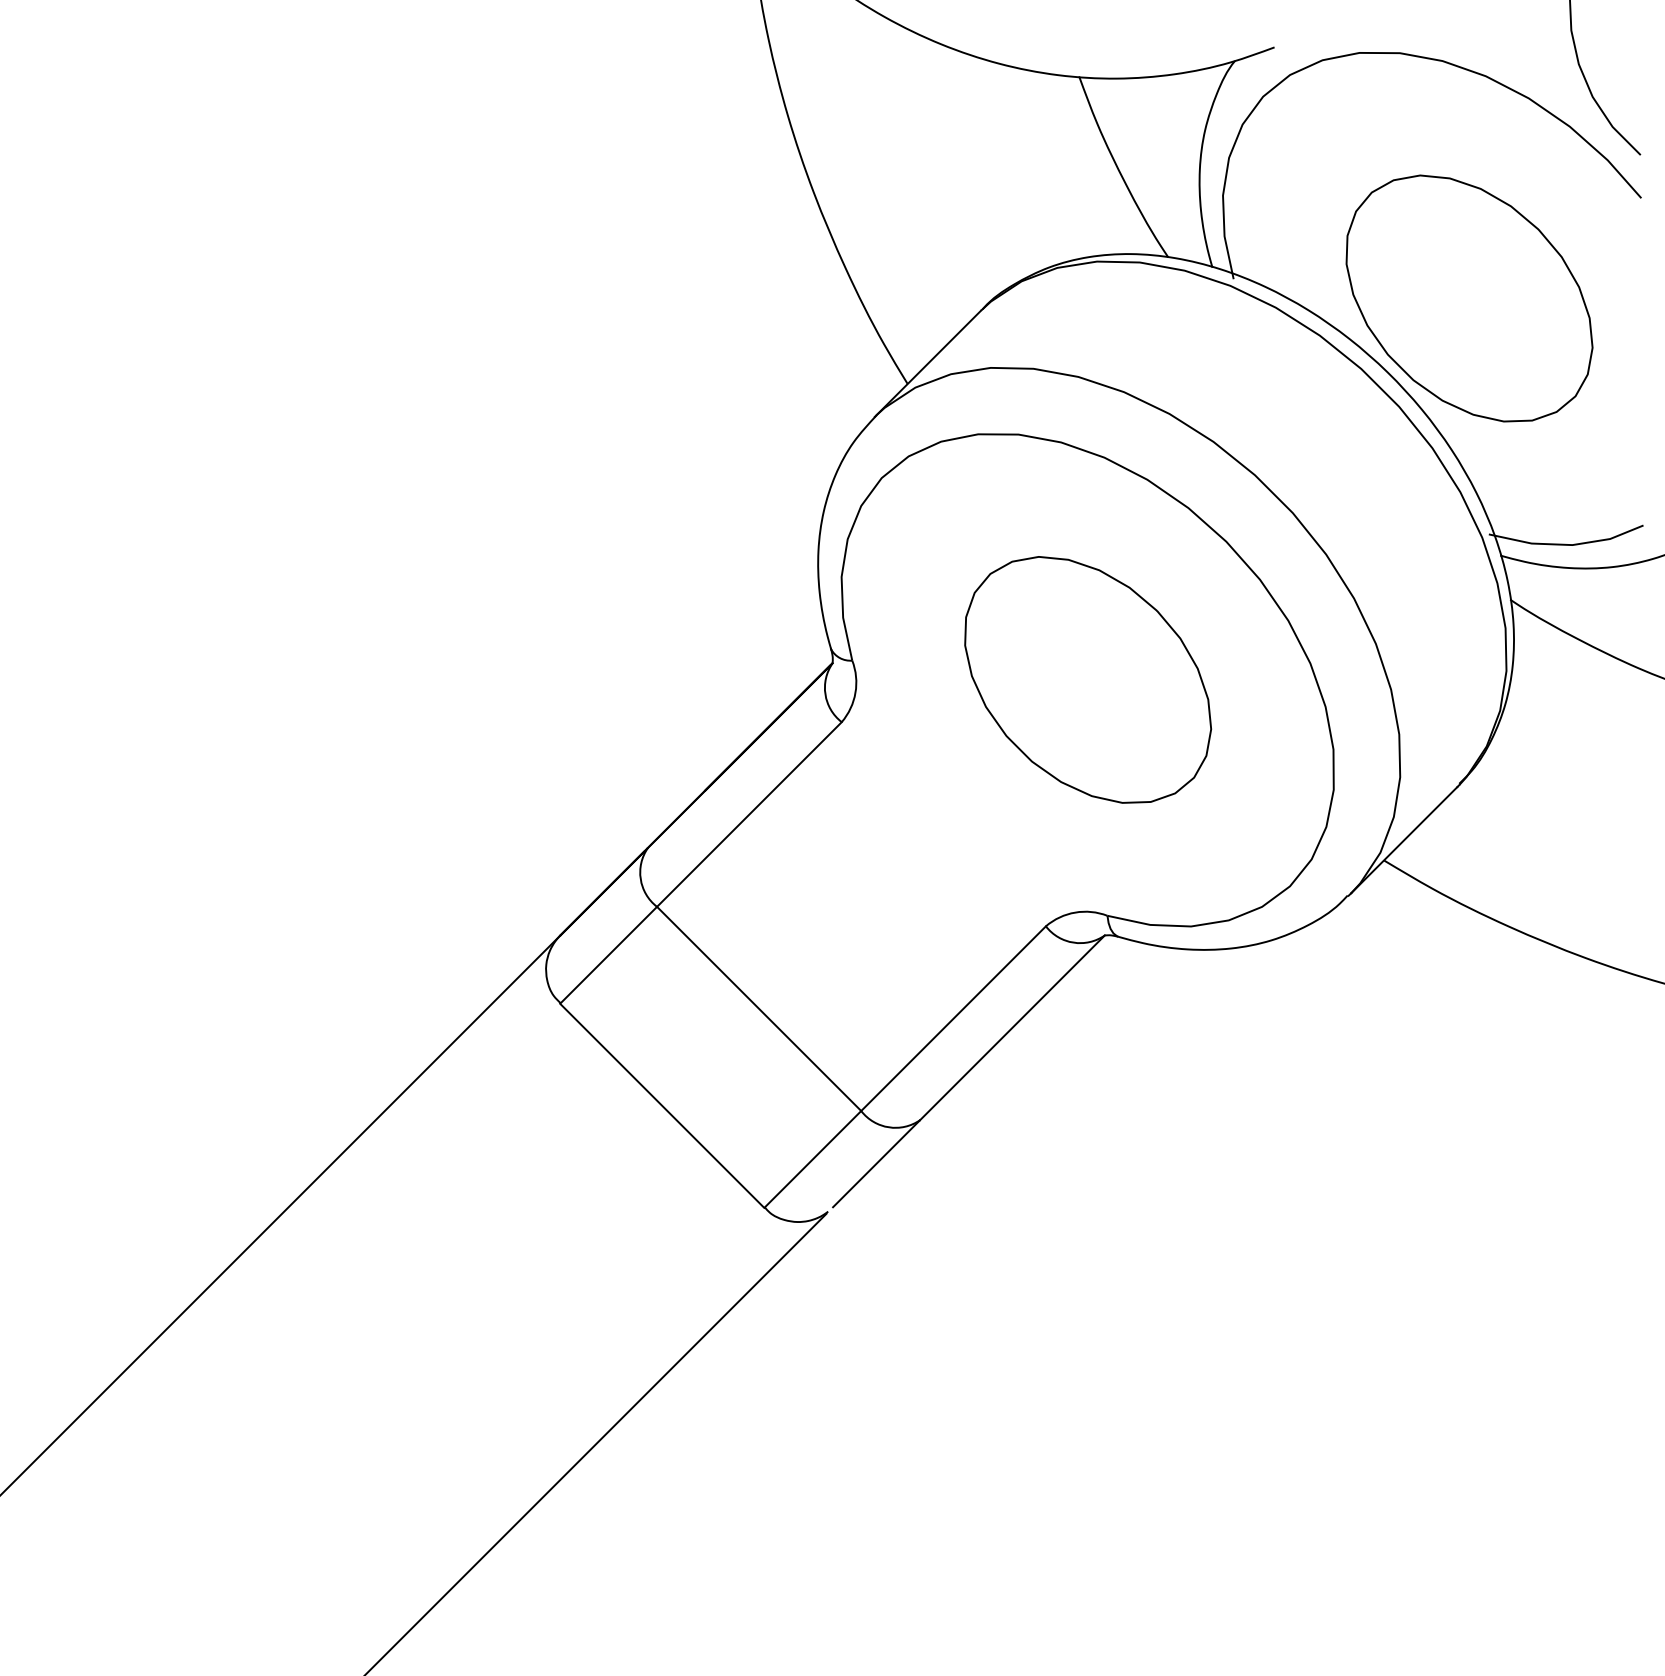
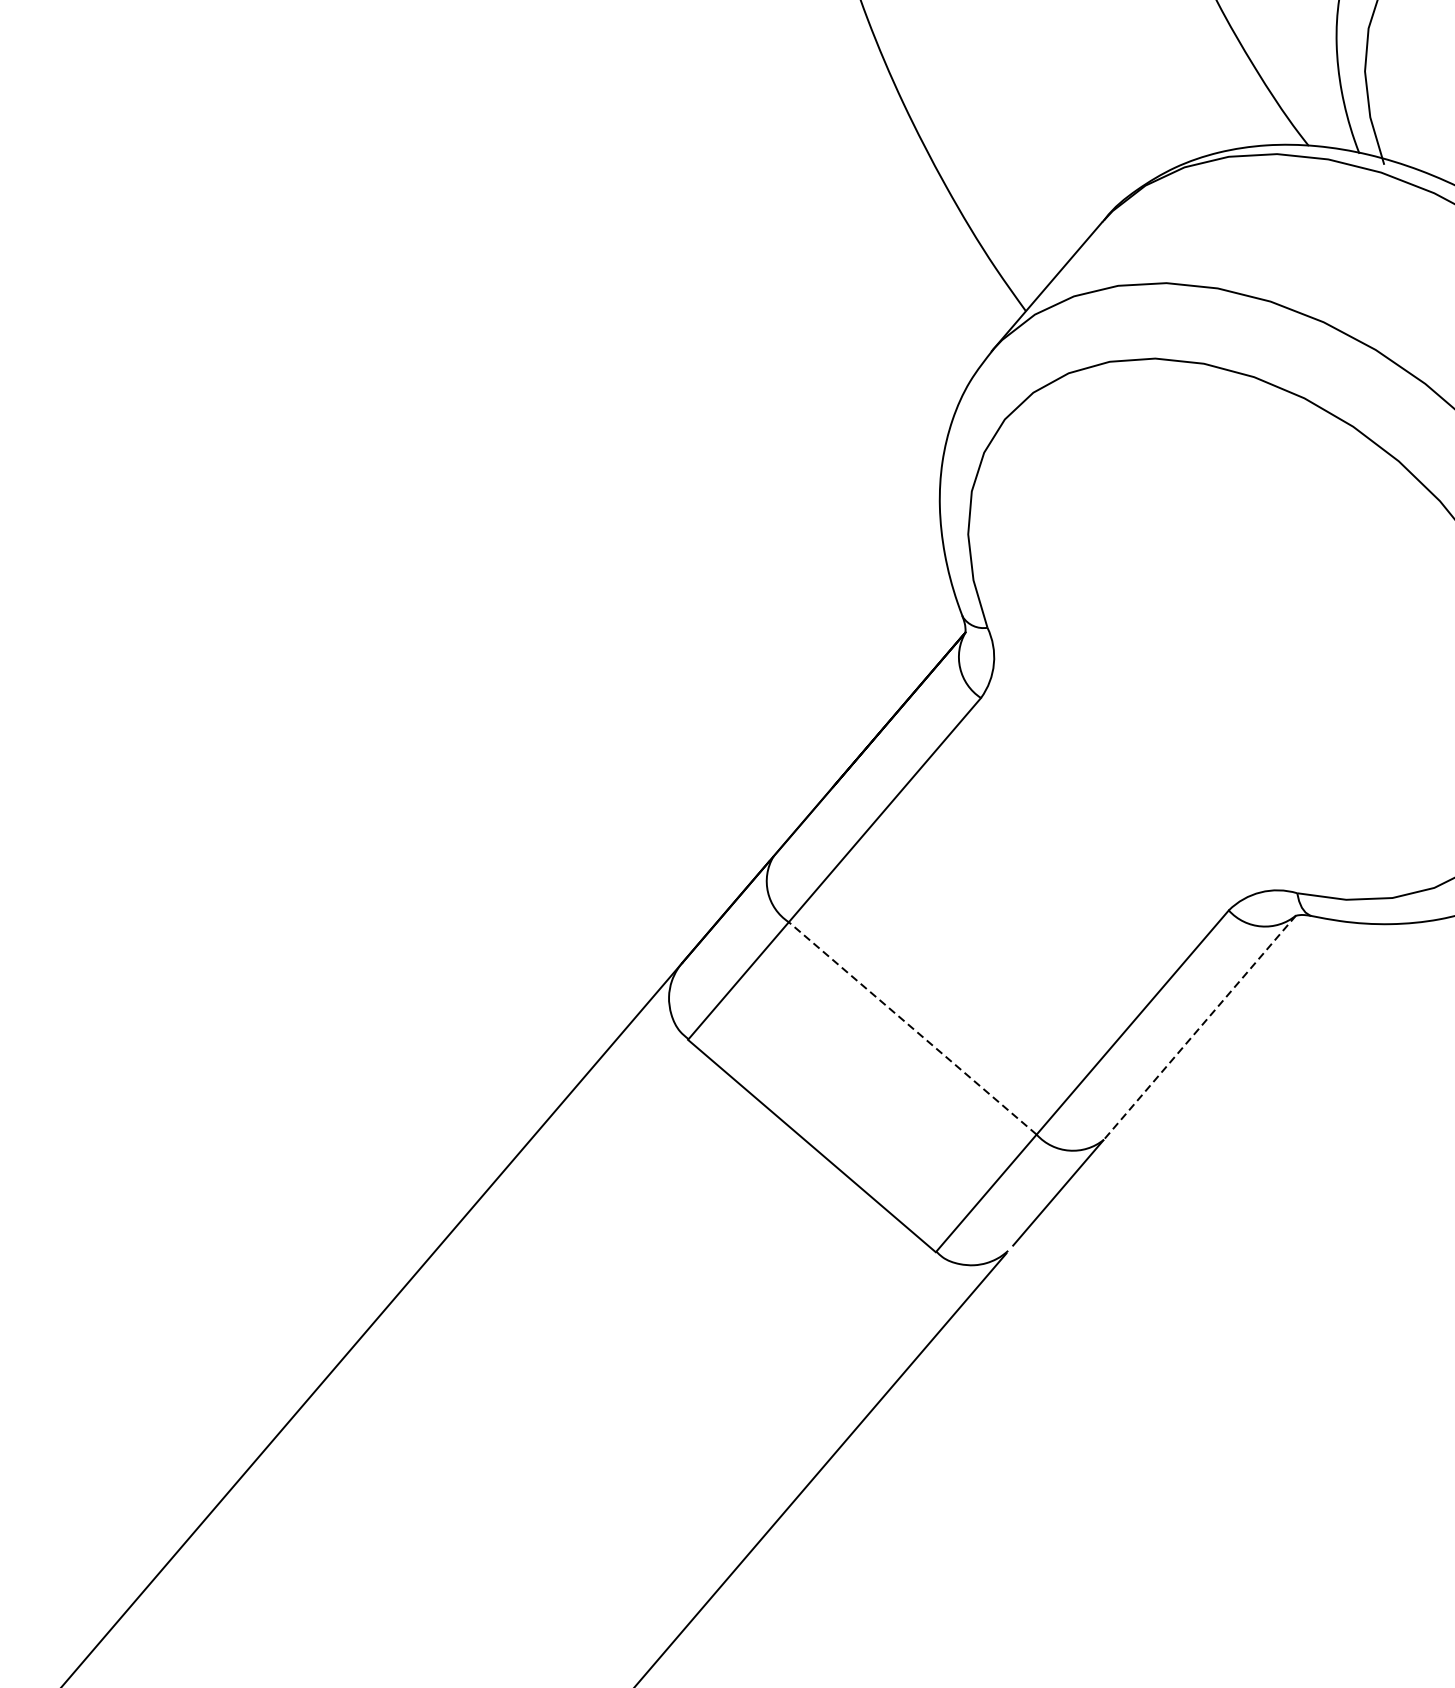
part: (1088, 679) -> (1255, 628), removed
line: (758, 1008) -> (911, 1027), solid -> dashed
line: (1012, 1027) -> (1199, 1027), solid -> dashed

